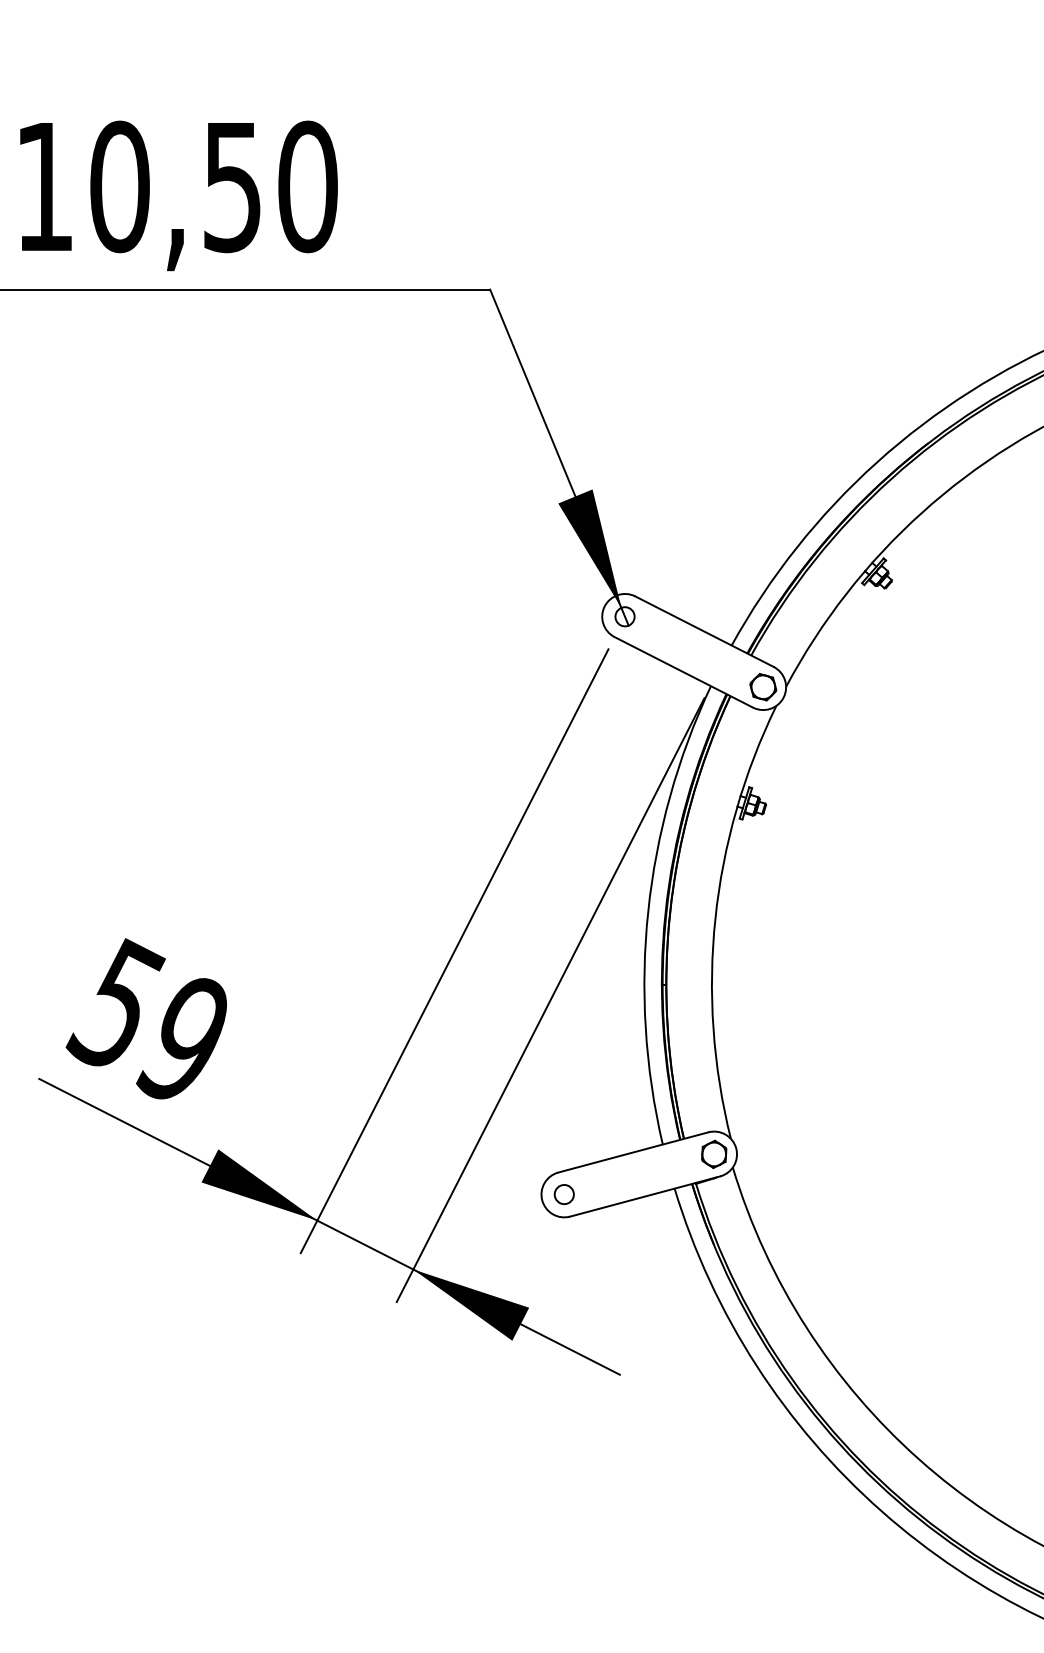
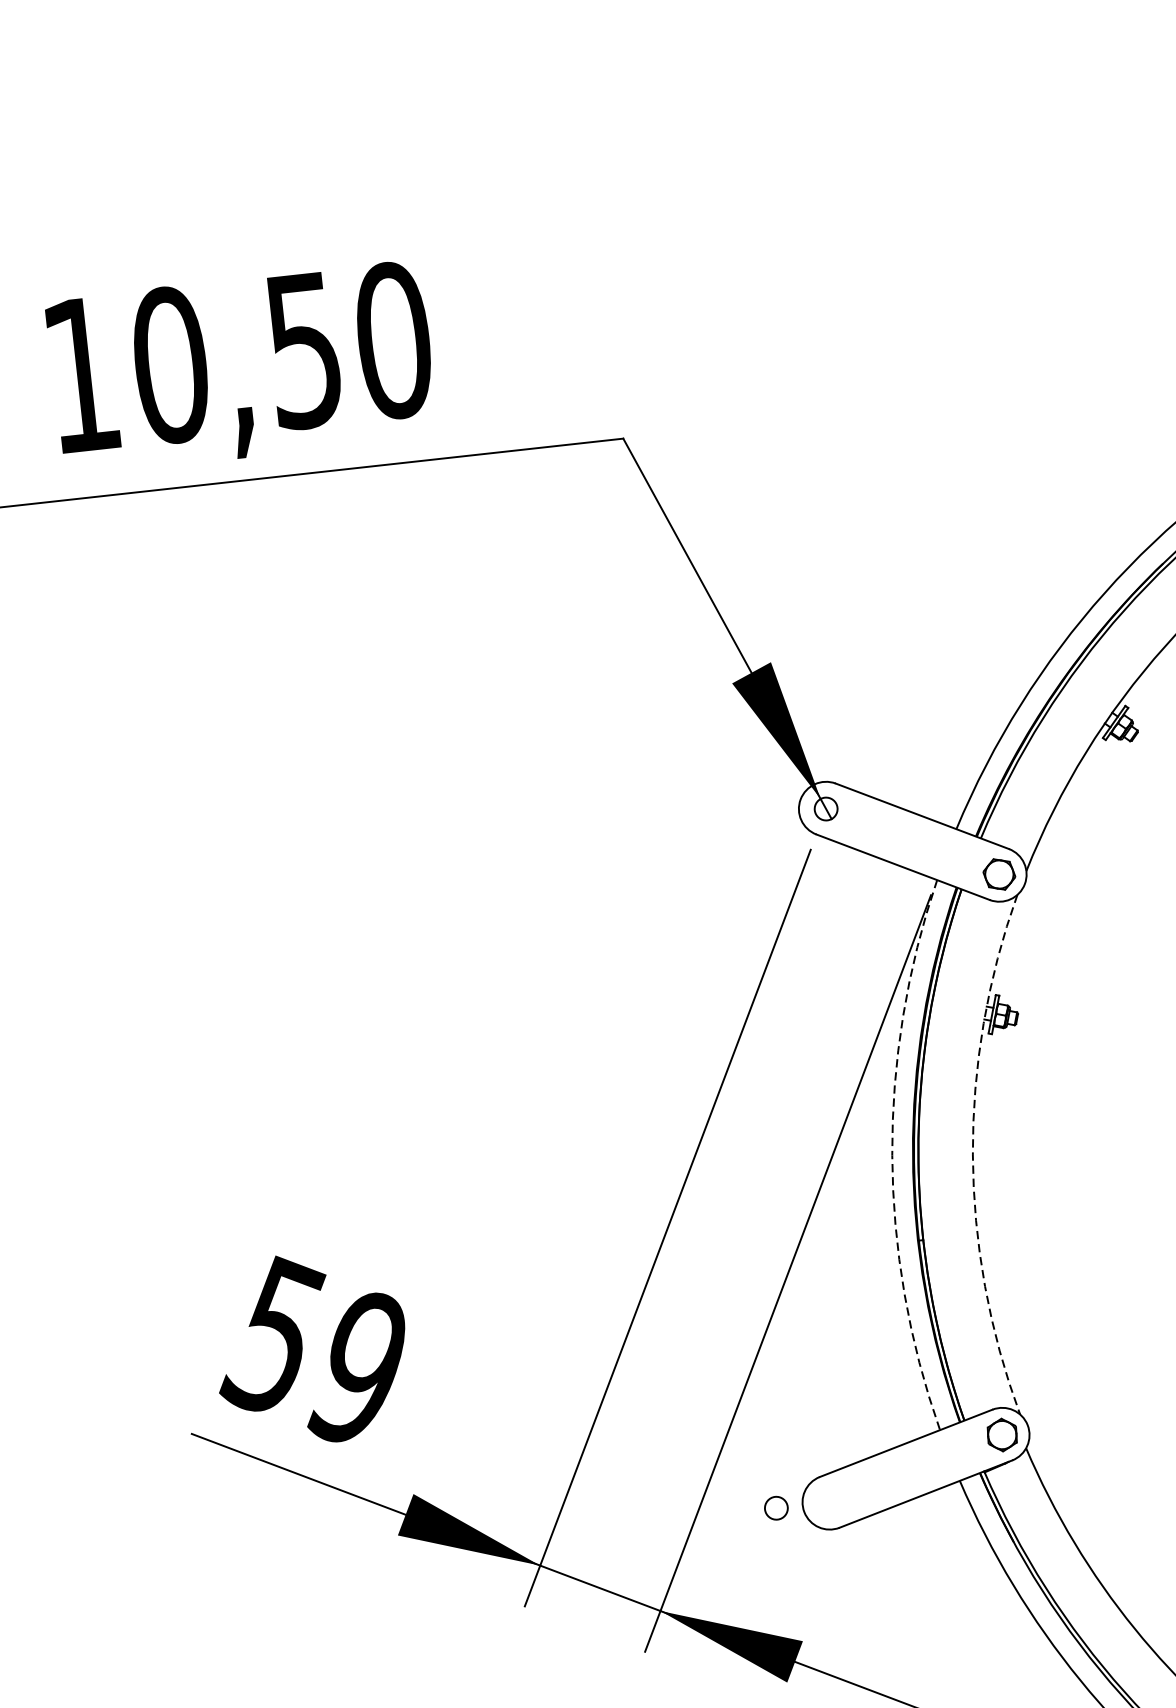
arc: (648, 911) -> (892, 1155), solid -> dashed
arc: (715, 918) -> (972, 1155), solid -> dashed
circle: (563, 1194) -> (775, 1508), moved

